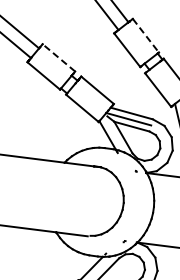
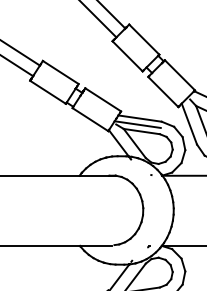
line: (146, 35) -> (144, 39), dashed -> solid
line: (58, 57) -> (60, 72), dashed -> solid

